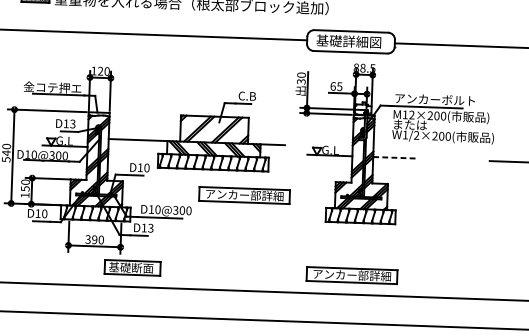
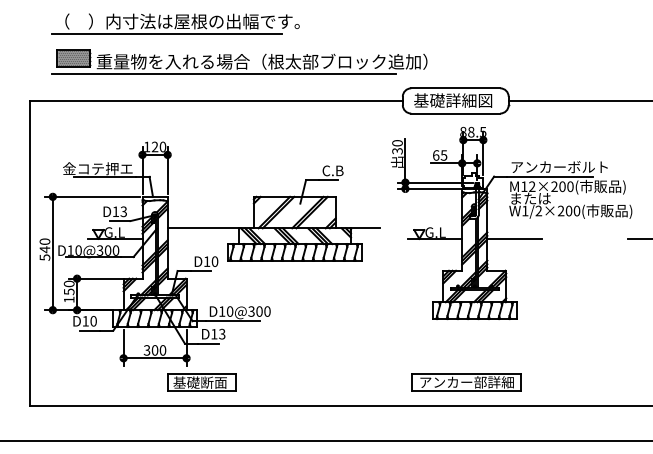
line: (159, 12) -> (223, 73), added
line: (396, 157) -> (515, 238), dashed -> solid
part: (244, 195) -> (333, 290), removed
text: (94, 239) -> (154, 350), 390 -> 300

